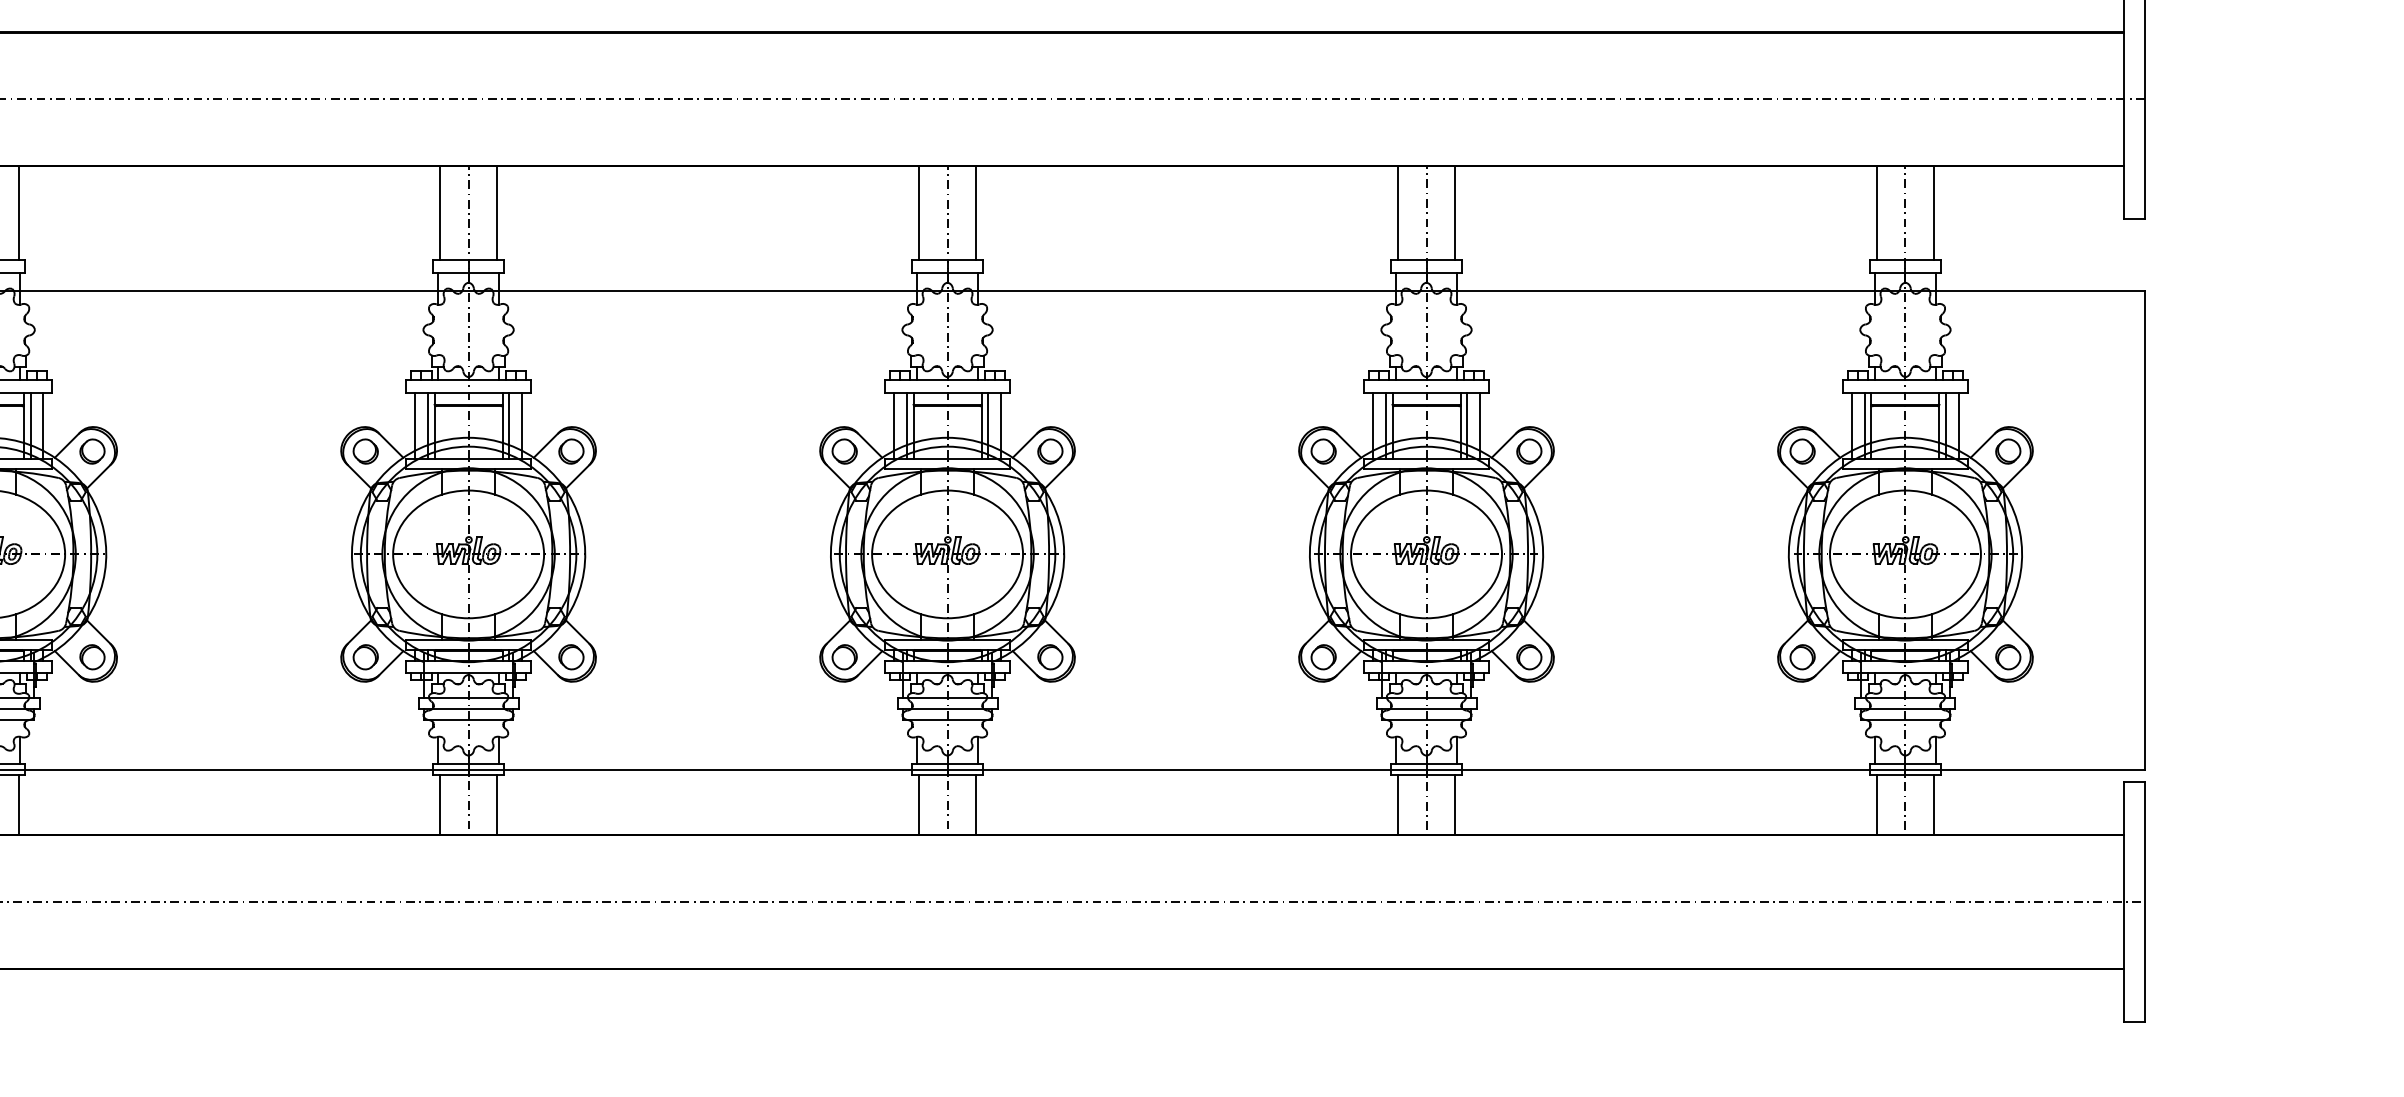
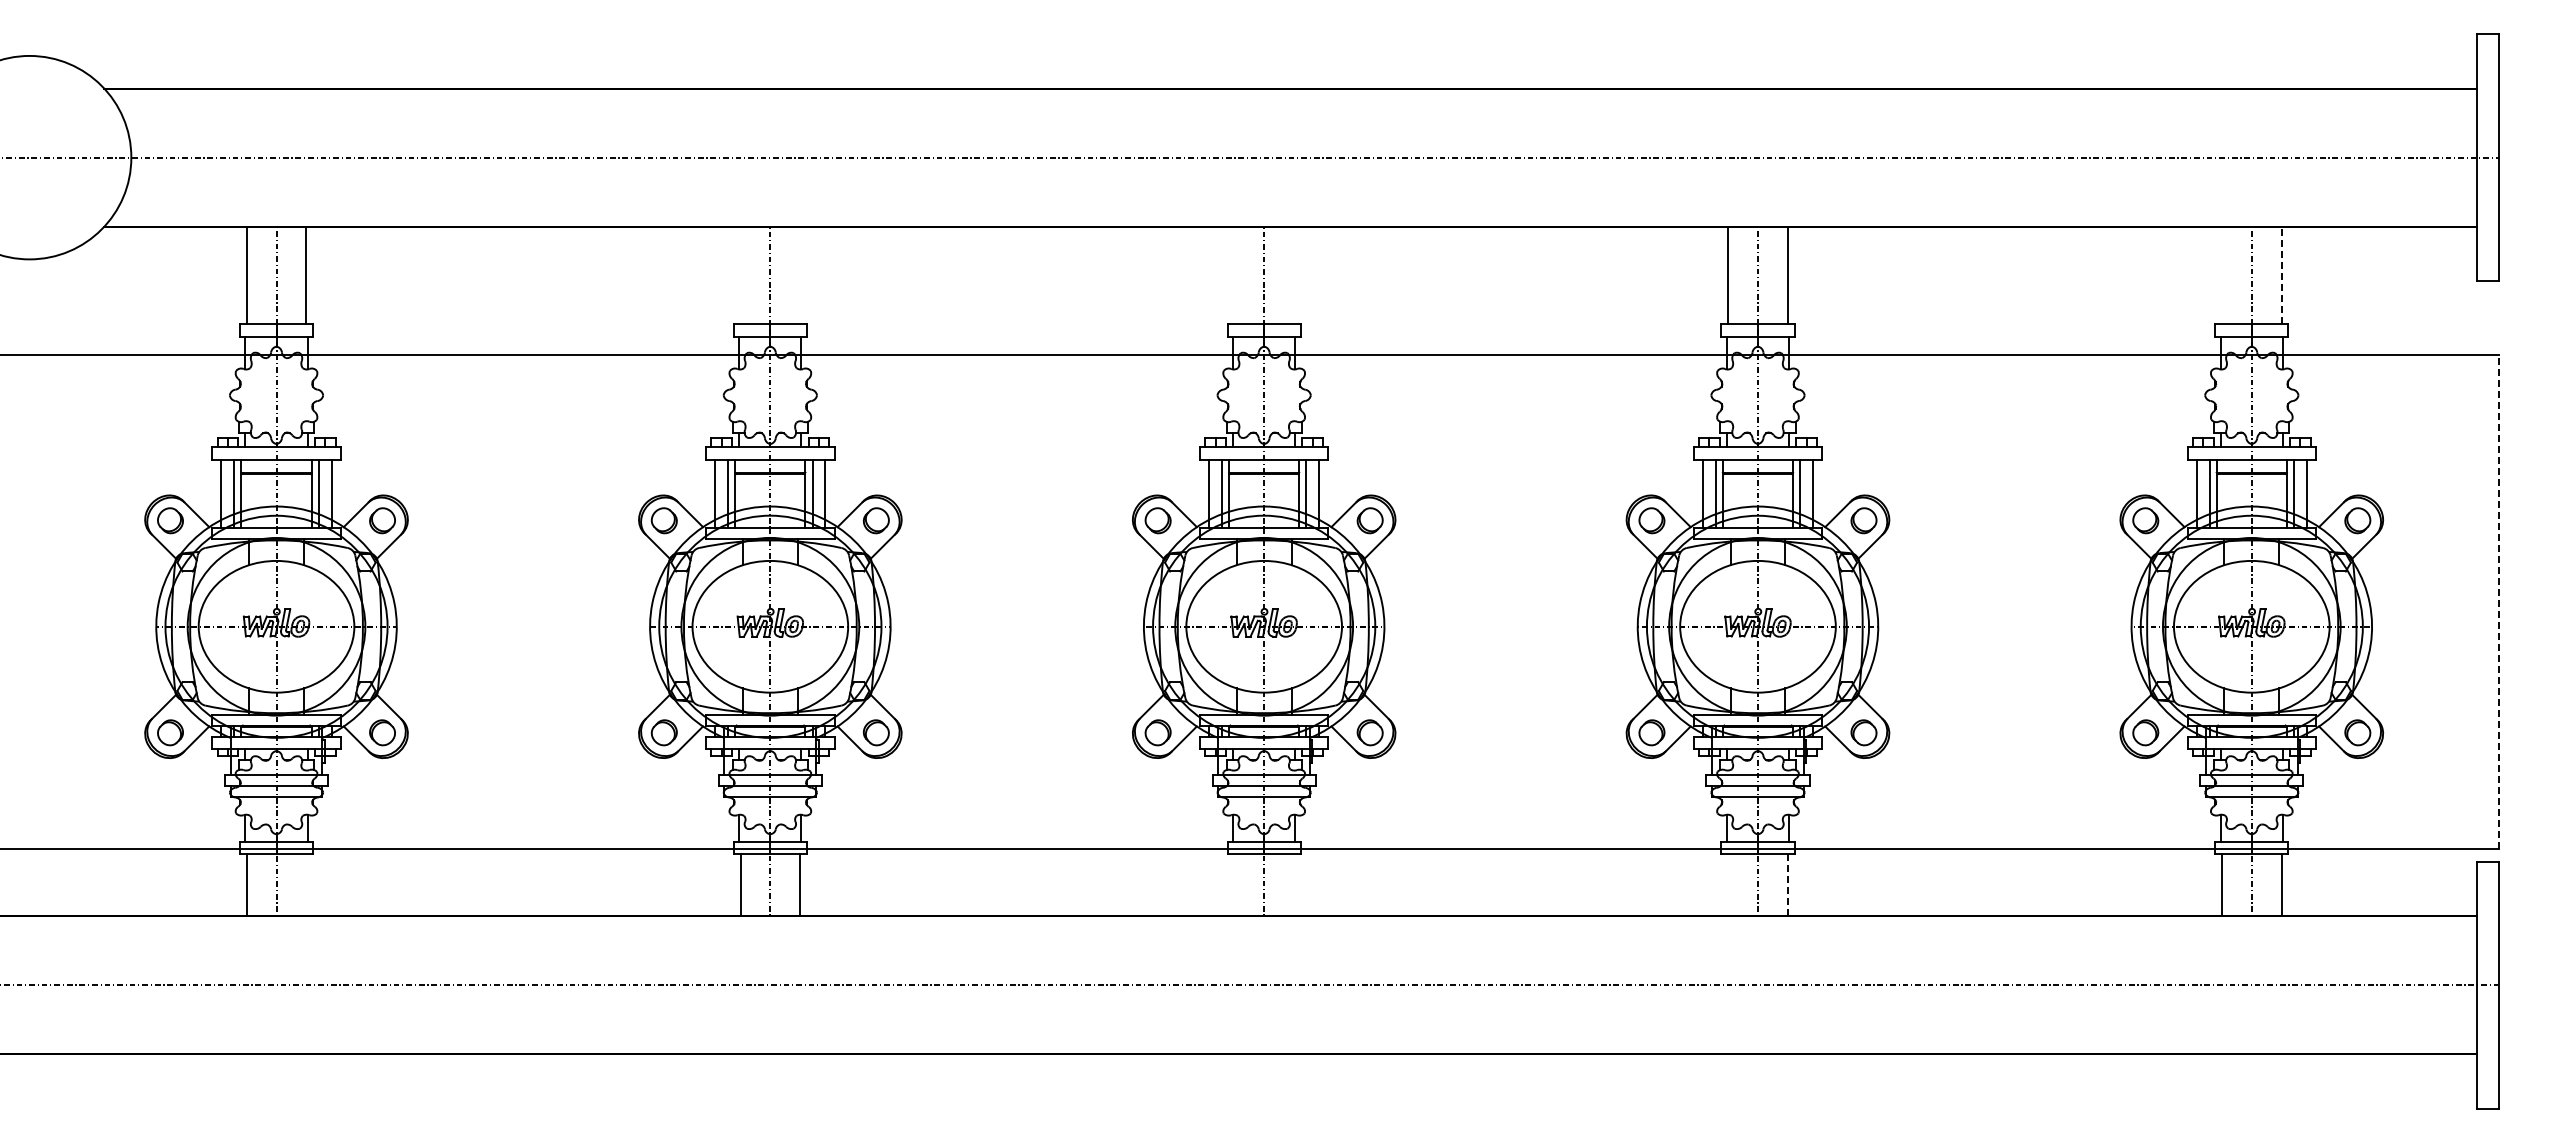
line: (439, 212) -> (740, 274), removed
line: (497, 212) -> (800, 274), removed
line: (918, 212) -> (1234, 274), removed
line: (976, 212) -> (1293, 274), removed
line: (1876, 212) -> (2221, 274), removed
line: (1934, 212) -> (2281, 274), solid -> dashed
line: (2144, 530) -> (2498, 602), solid -> dashed
line: (18, 804) -> (306, 884), removed
line: (918, 804) -> (1234, 884), removed
line: (976, 804) -> (1293, 884), removed
line: (1397, 804) -> (1728, 884), removed
line: (1455, 805) -> (1787, 885), solid -> dashed

